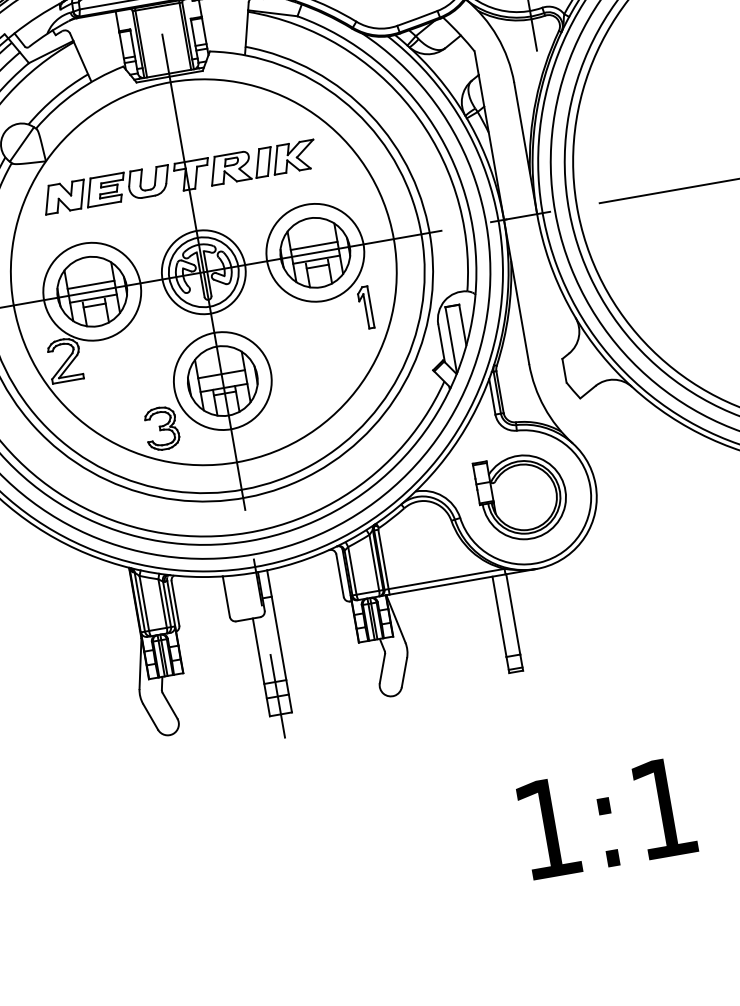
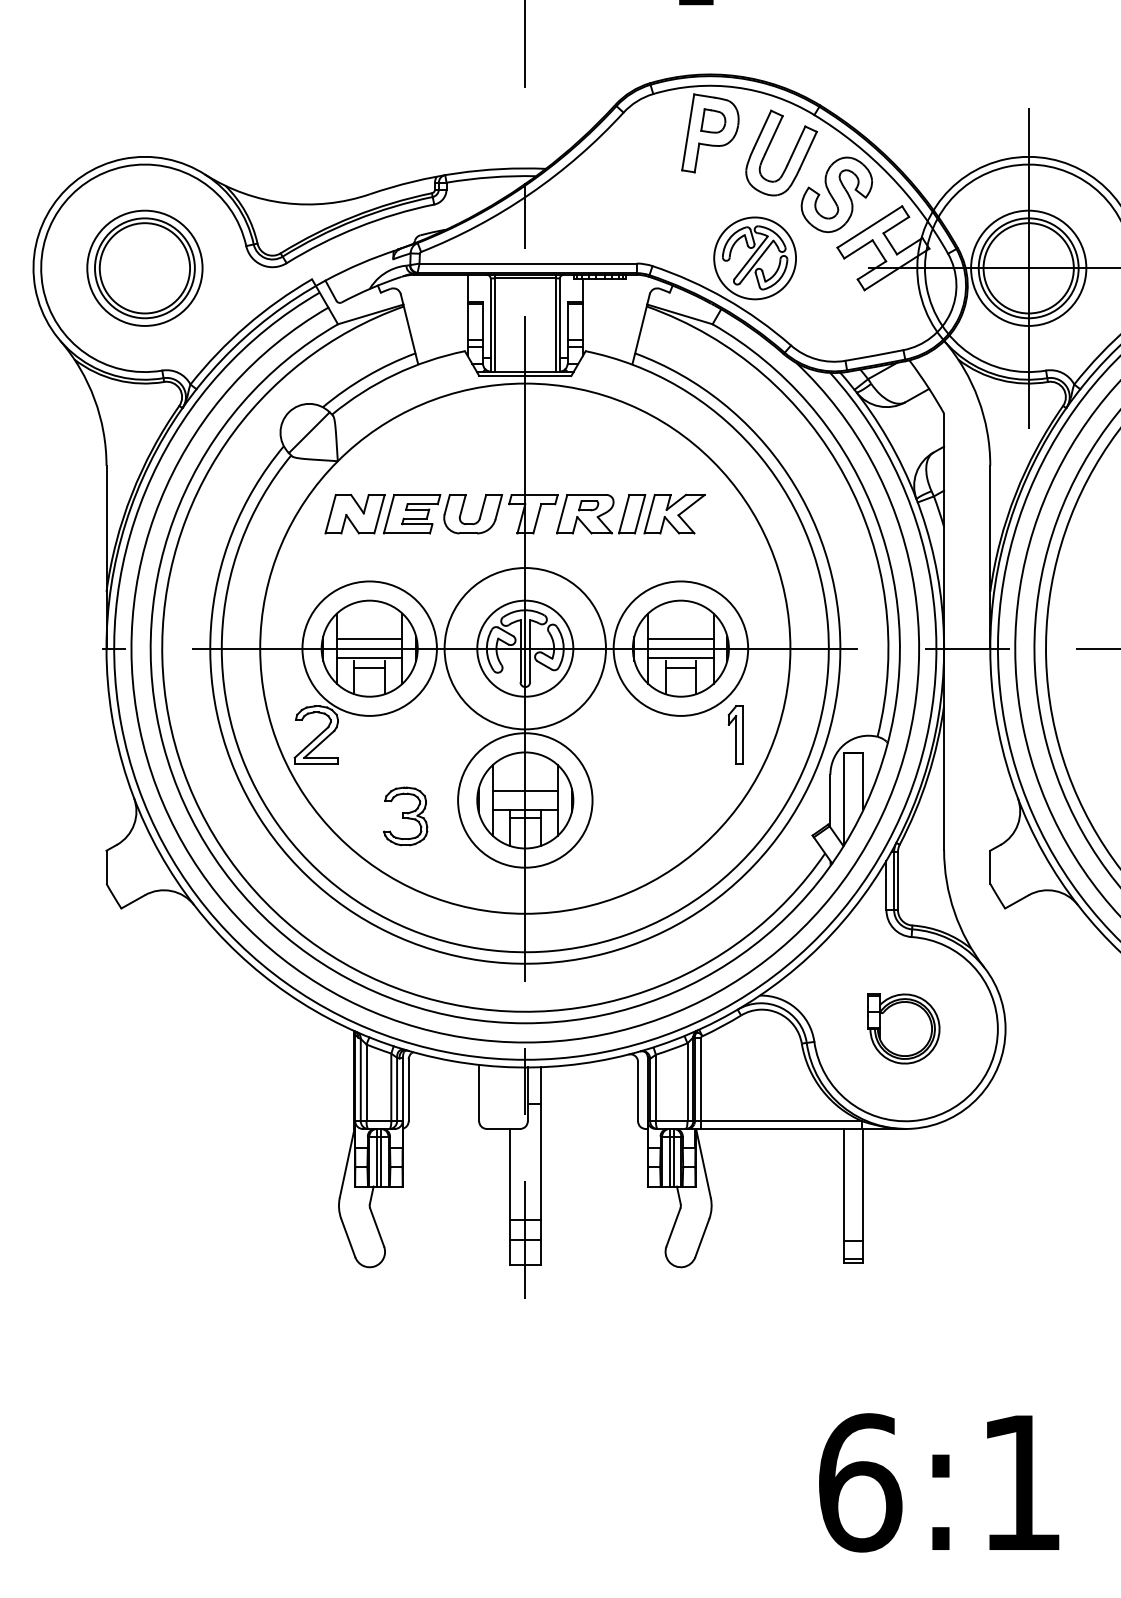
circle: (203, 272) -> (524, 648), size x1.4
part: (161, 428) -> (405, 816), moved
part: (522, 497) -> (903, 1028), size x0.6
text: (548, 828) -> (860, 1482), 1:1 -> 6:1

